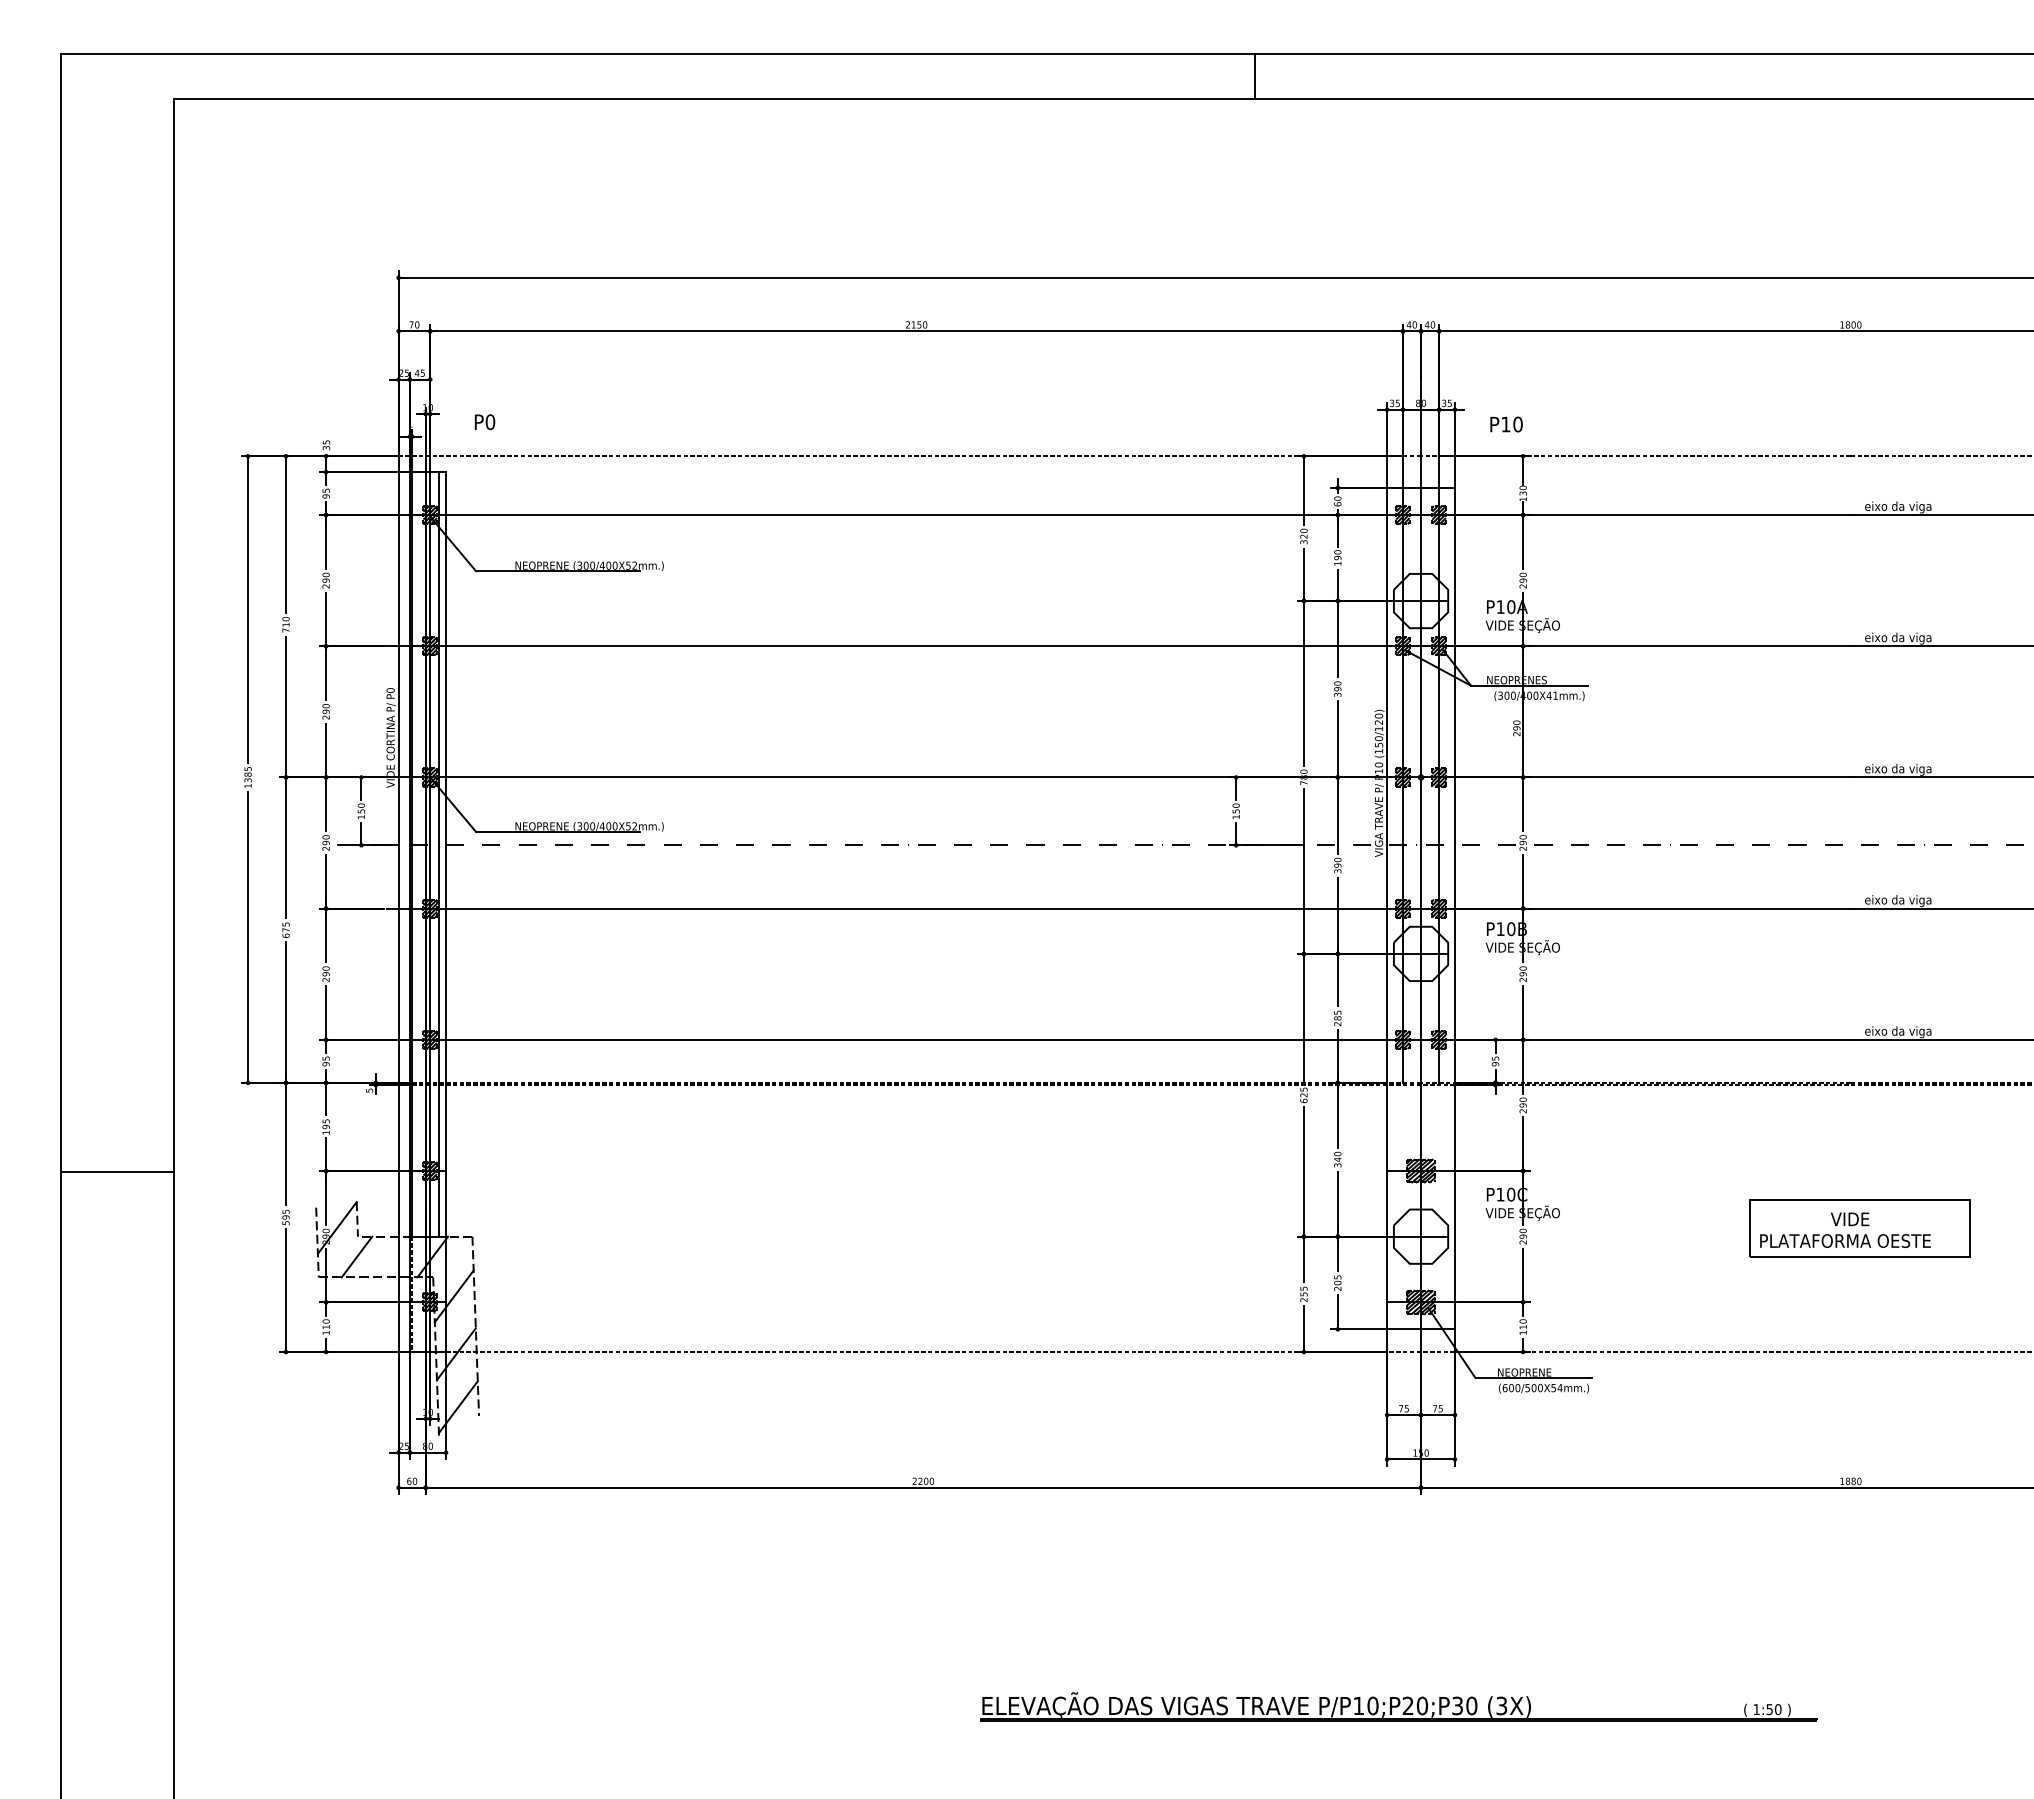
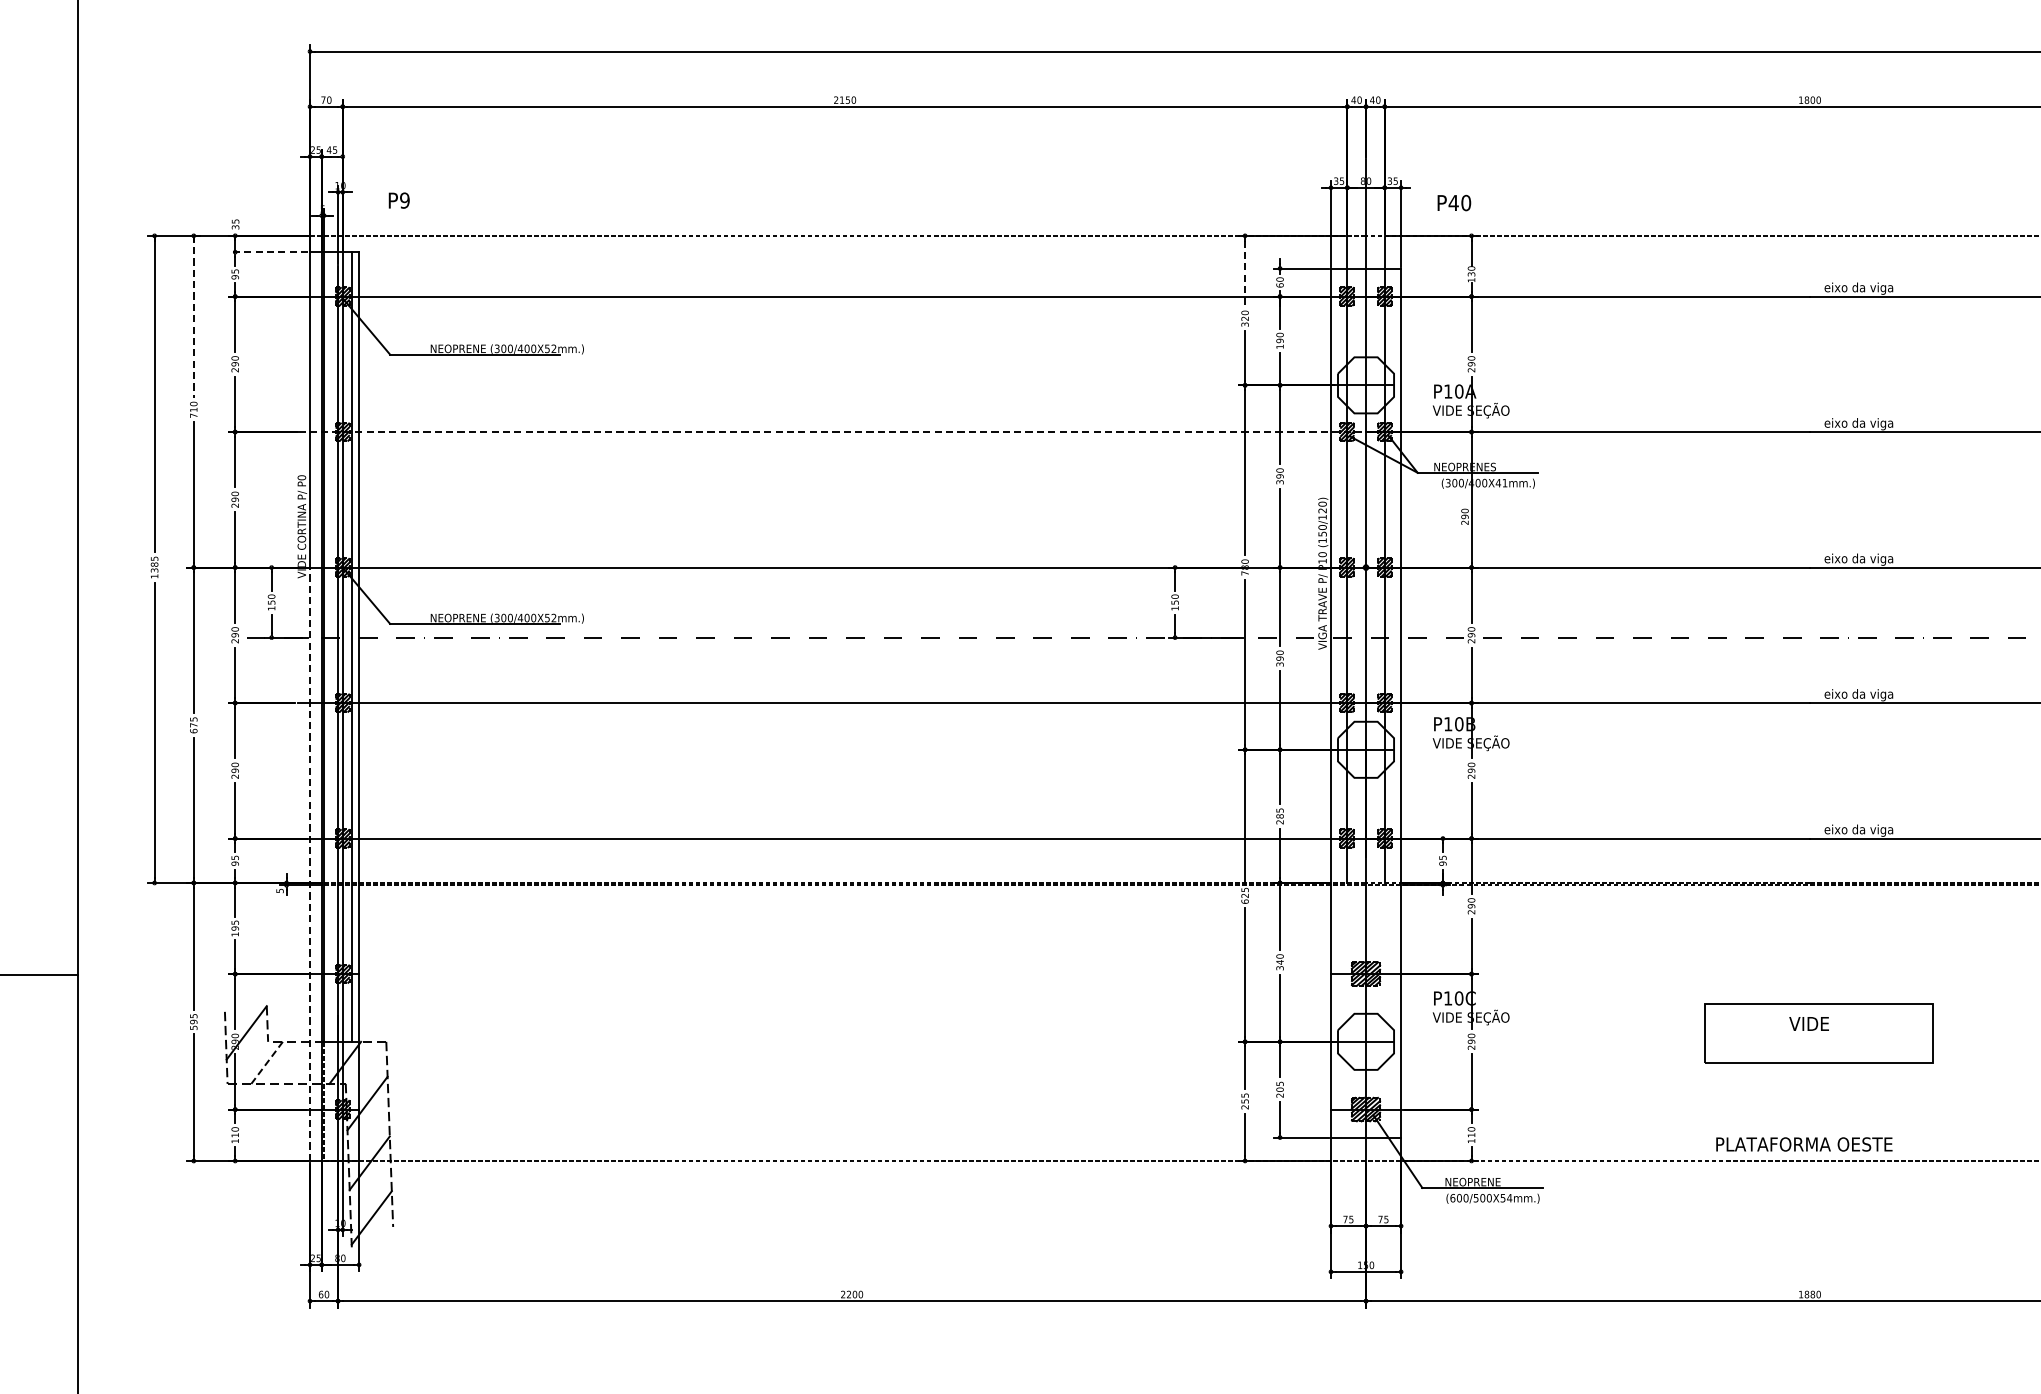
text: (489, 422) -> (403, 200), P0 -> P9
text: (1505, 424) -> (1453, 203), P10 -> P40
line: (357, 472) -> (267, 252), solid -> dashed
line: (1303, 492) -> (1244, 273), solid -> dashed
line: (286, 535) -> (194, 317), solid -> dashed
line: (904, 646) -> (832, 432), solid -> dashed
line: (398, 1064) -> (309, 864), solid -> dashed
text: (1845, 1240) -> (1804, 1143), moved
line: (357, 1256) -> (267, 1062), solid -> dashed

